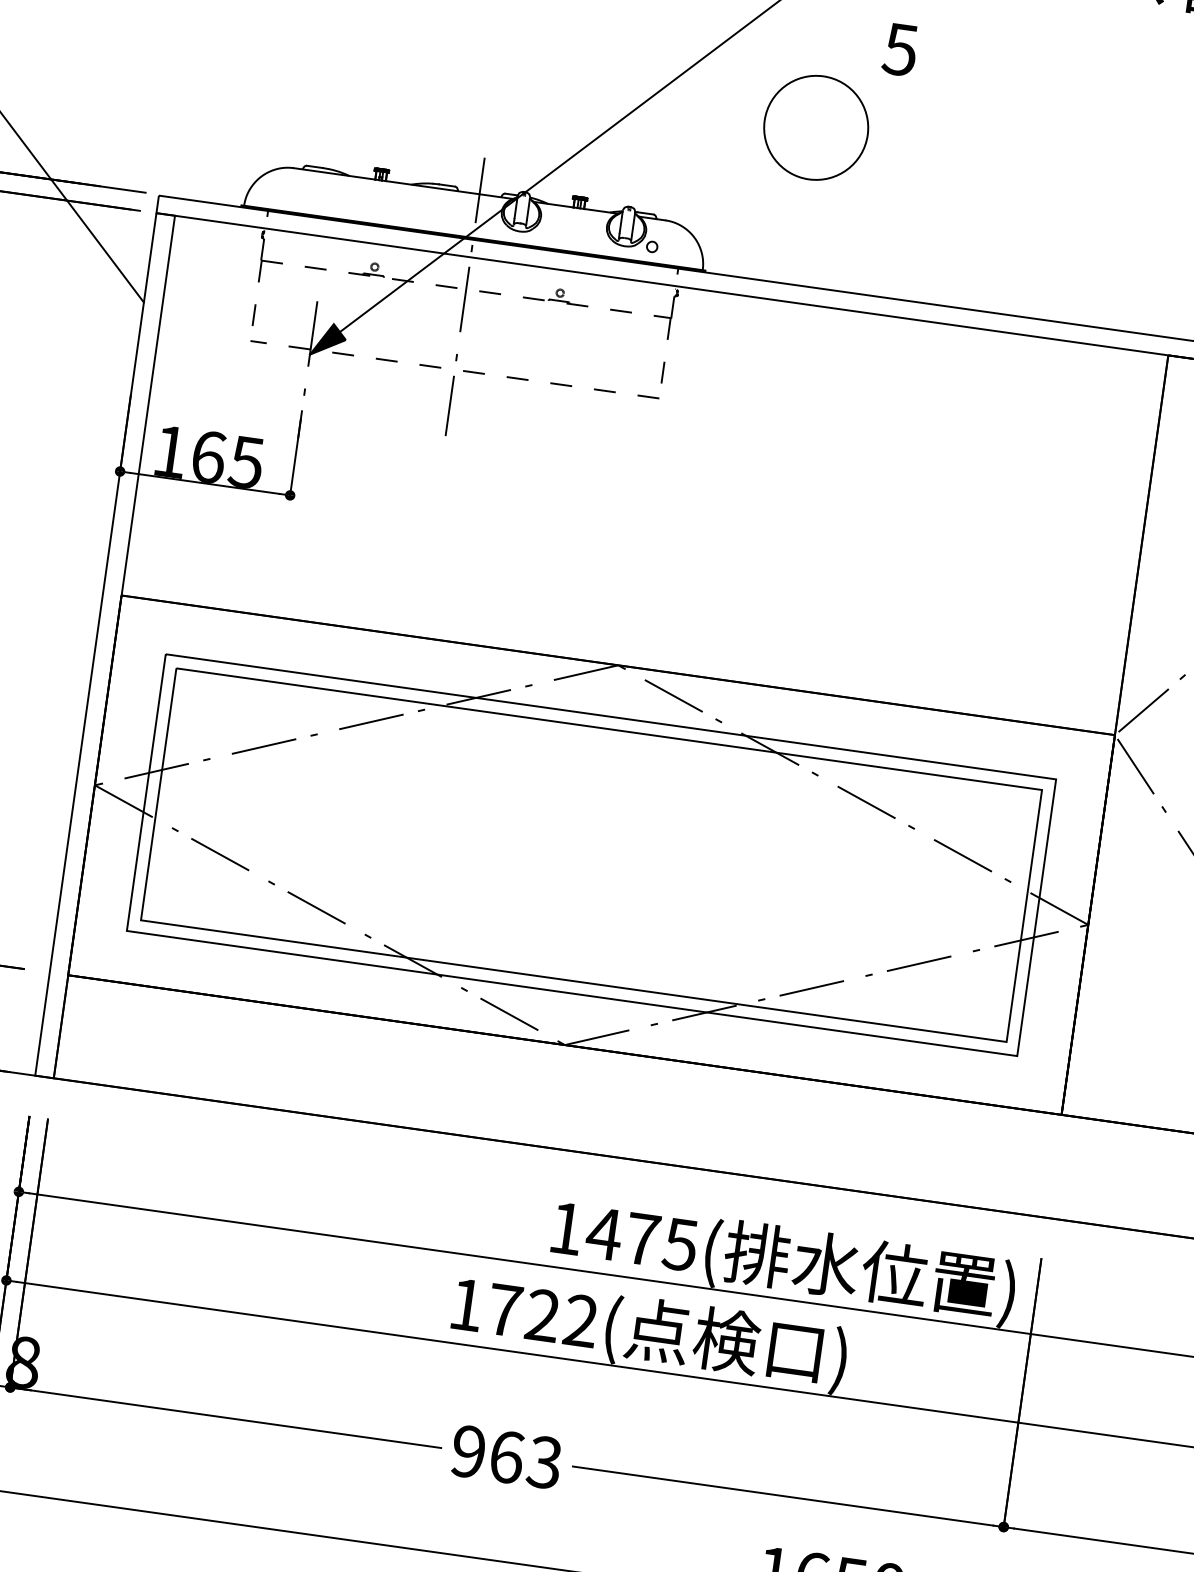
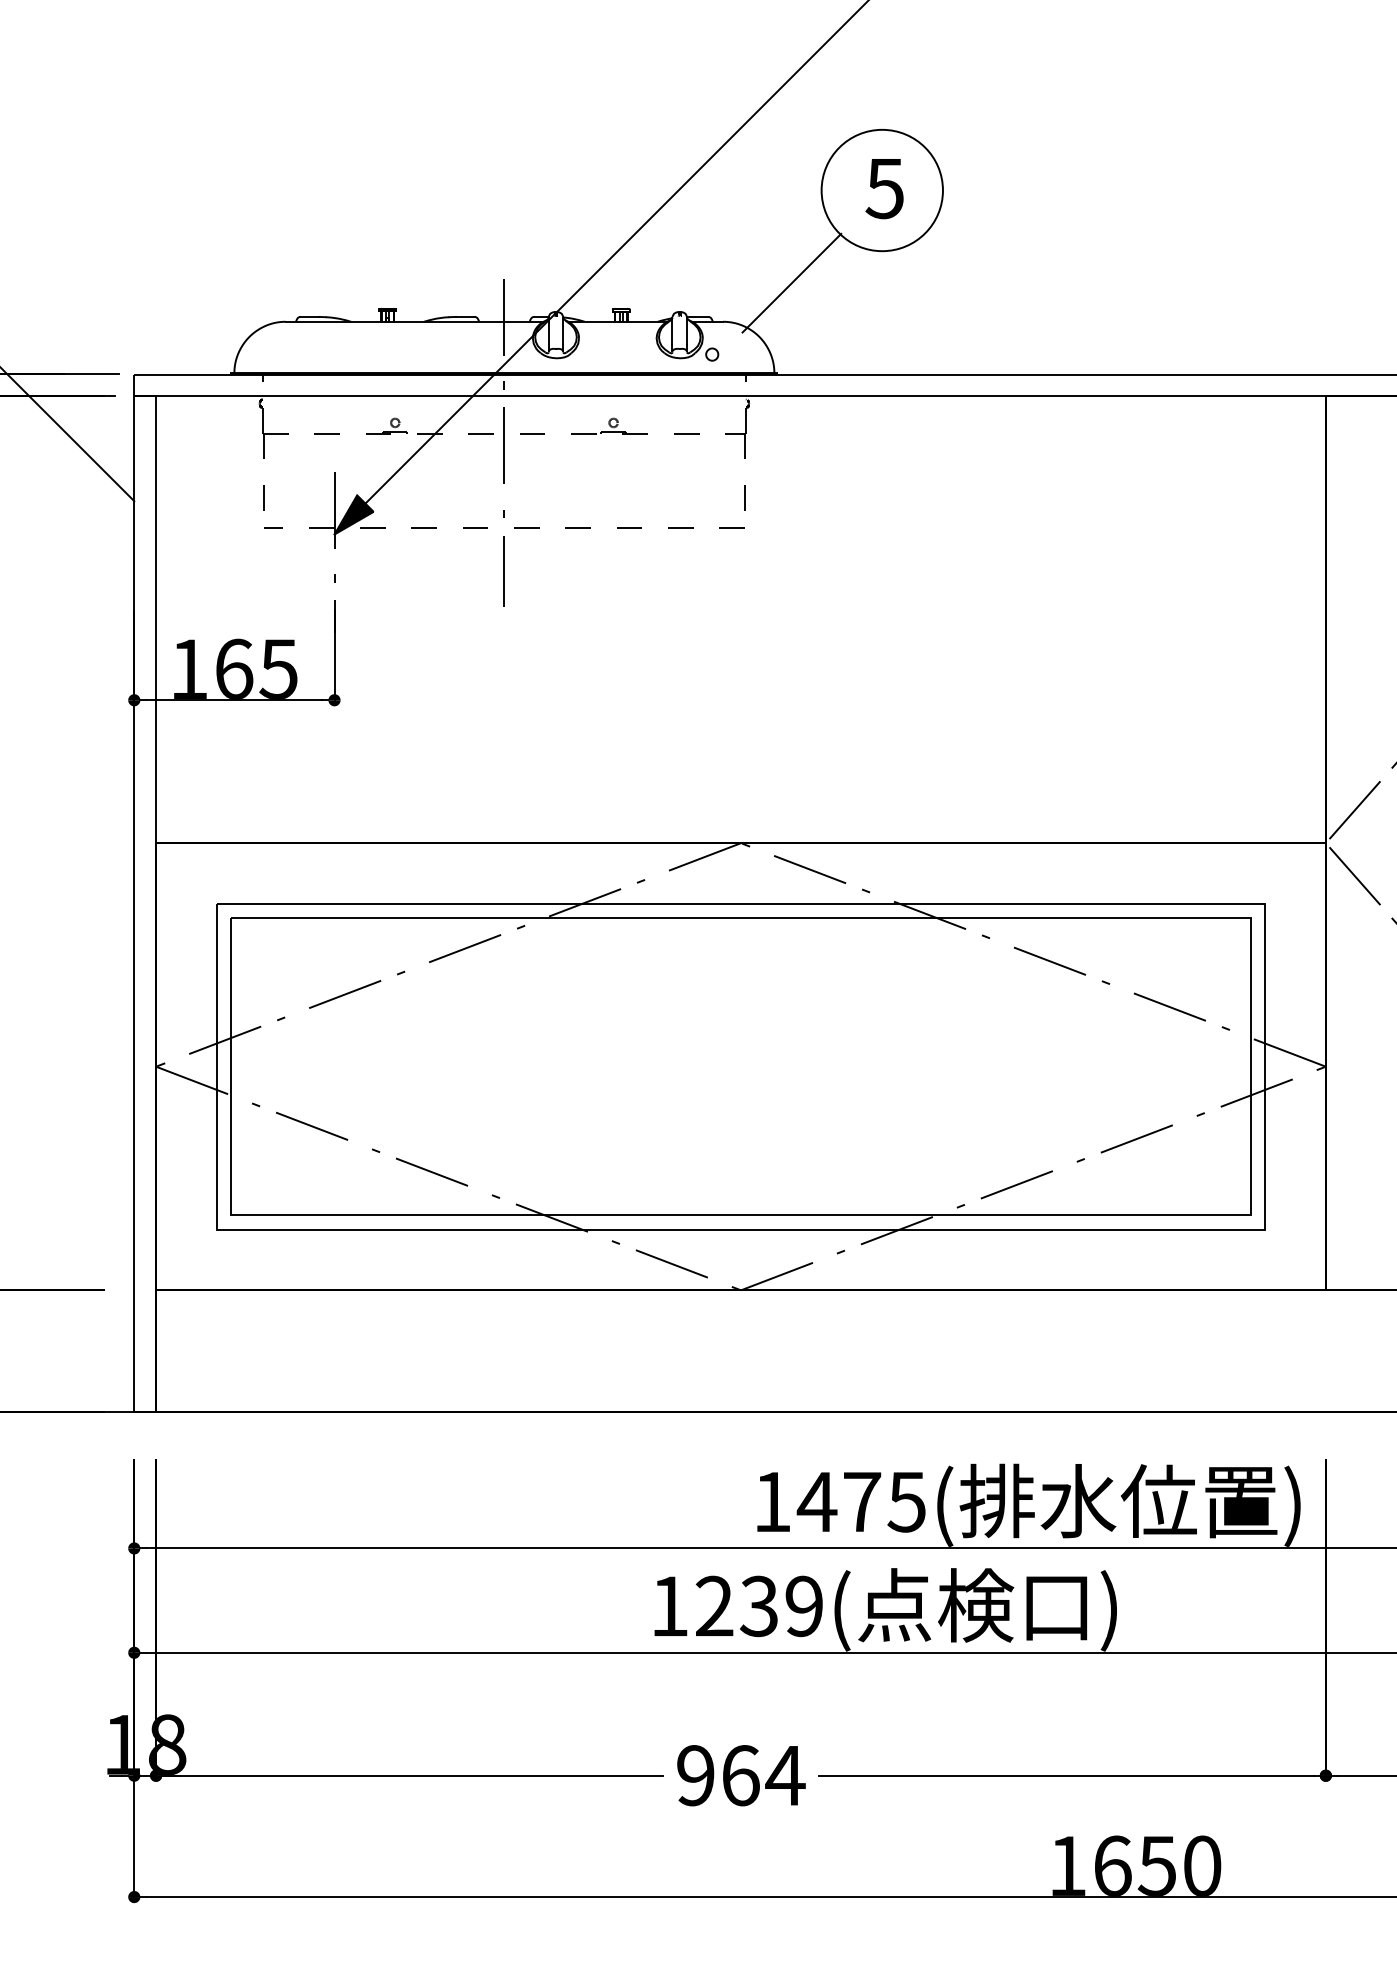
text: (900, 50) -> (884, 189), moved
line: (728, 195) -> (791, 282), added
text: (542, 1315) -> (758, 1606), 1722( -> 1239(
text: (544, 1462) -> (785, 1775), 963 -> 964

